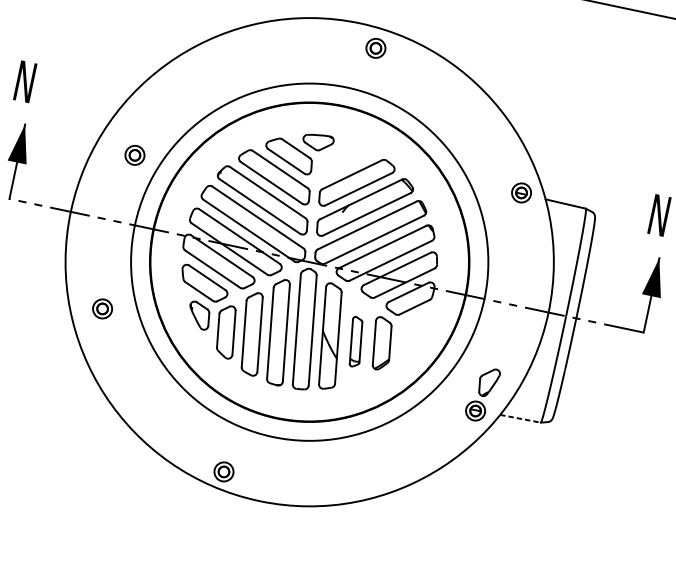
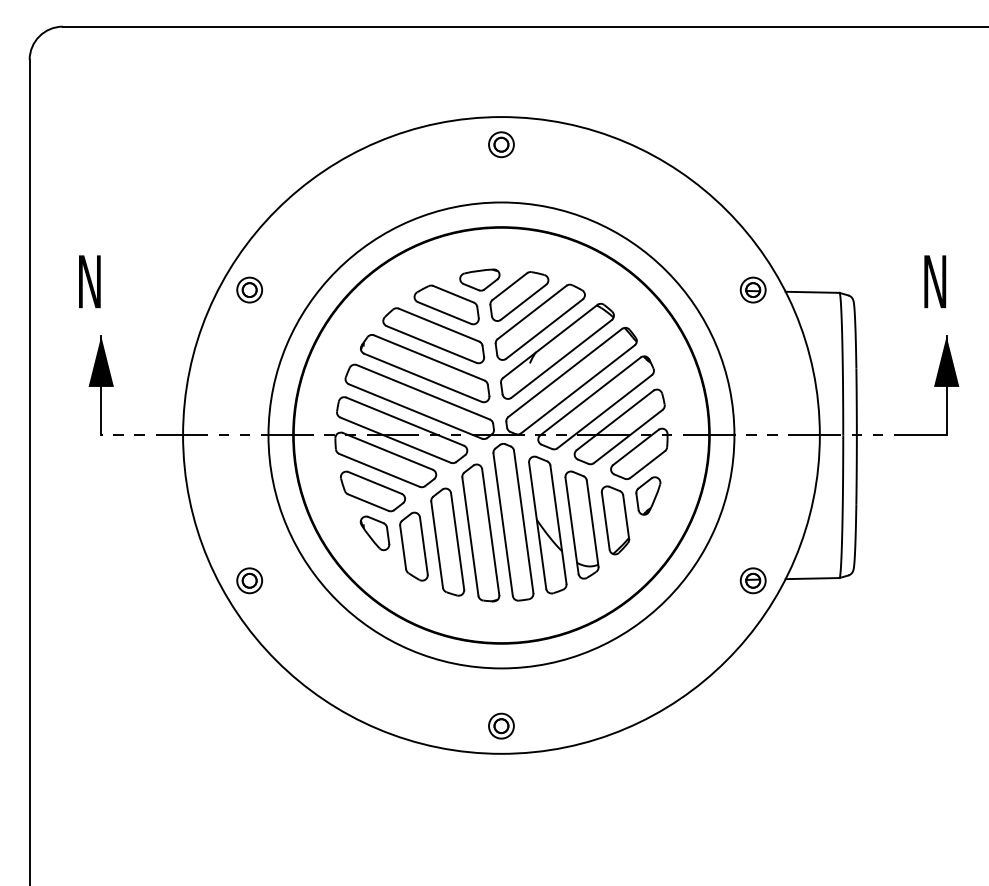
part: (375, 48) -> (501, 144), moved
part: (134, 154) -> (249, 289), moved
part: (345, 160) -> (519, 296), added
part: (102, 308) -> (249, 580), moved
part: (355, 341) -> (581, 524), size x1.67
part: (488, 382) -> (648, 495), moved
line: (520, 418) -> (812, 578), dashed -> solid
part: (224, 471) -> (501, 725), moved

